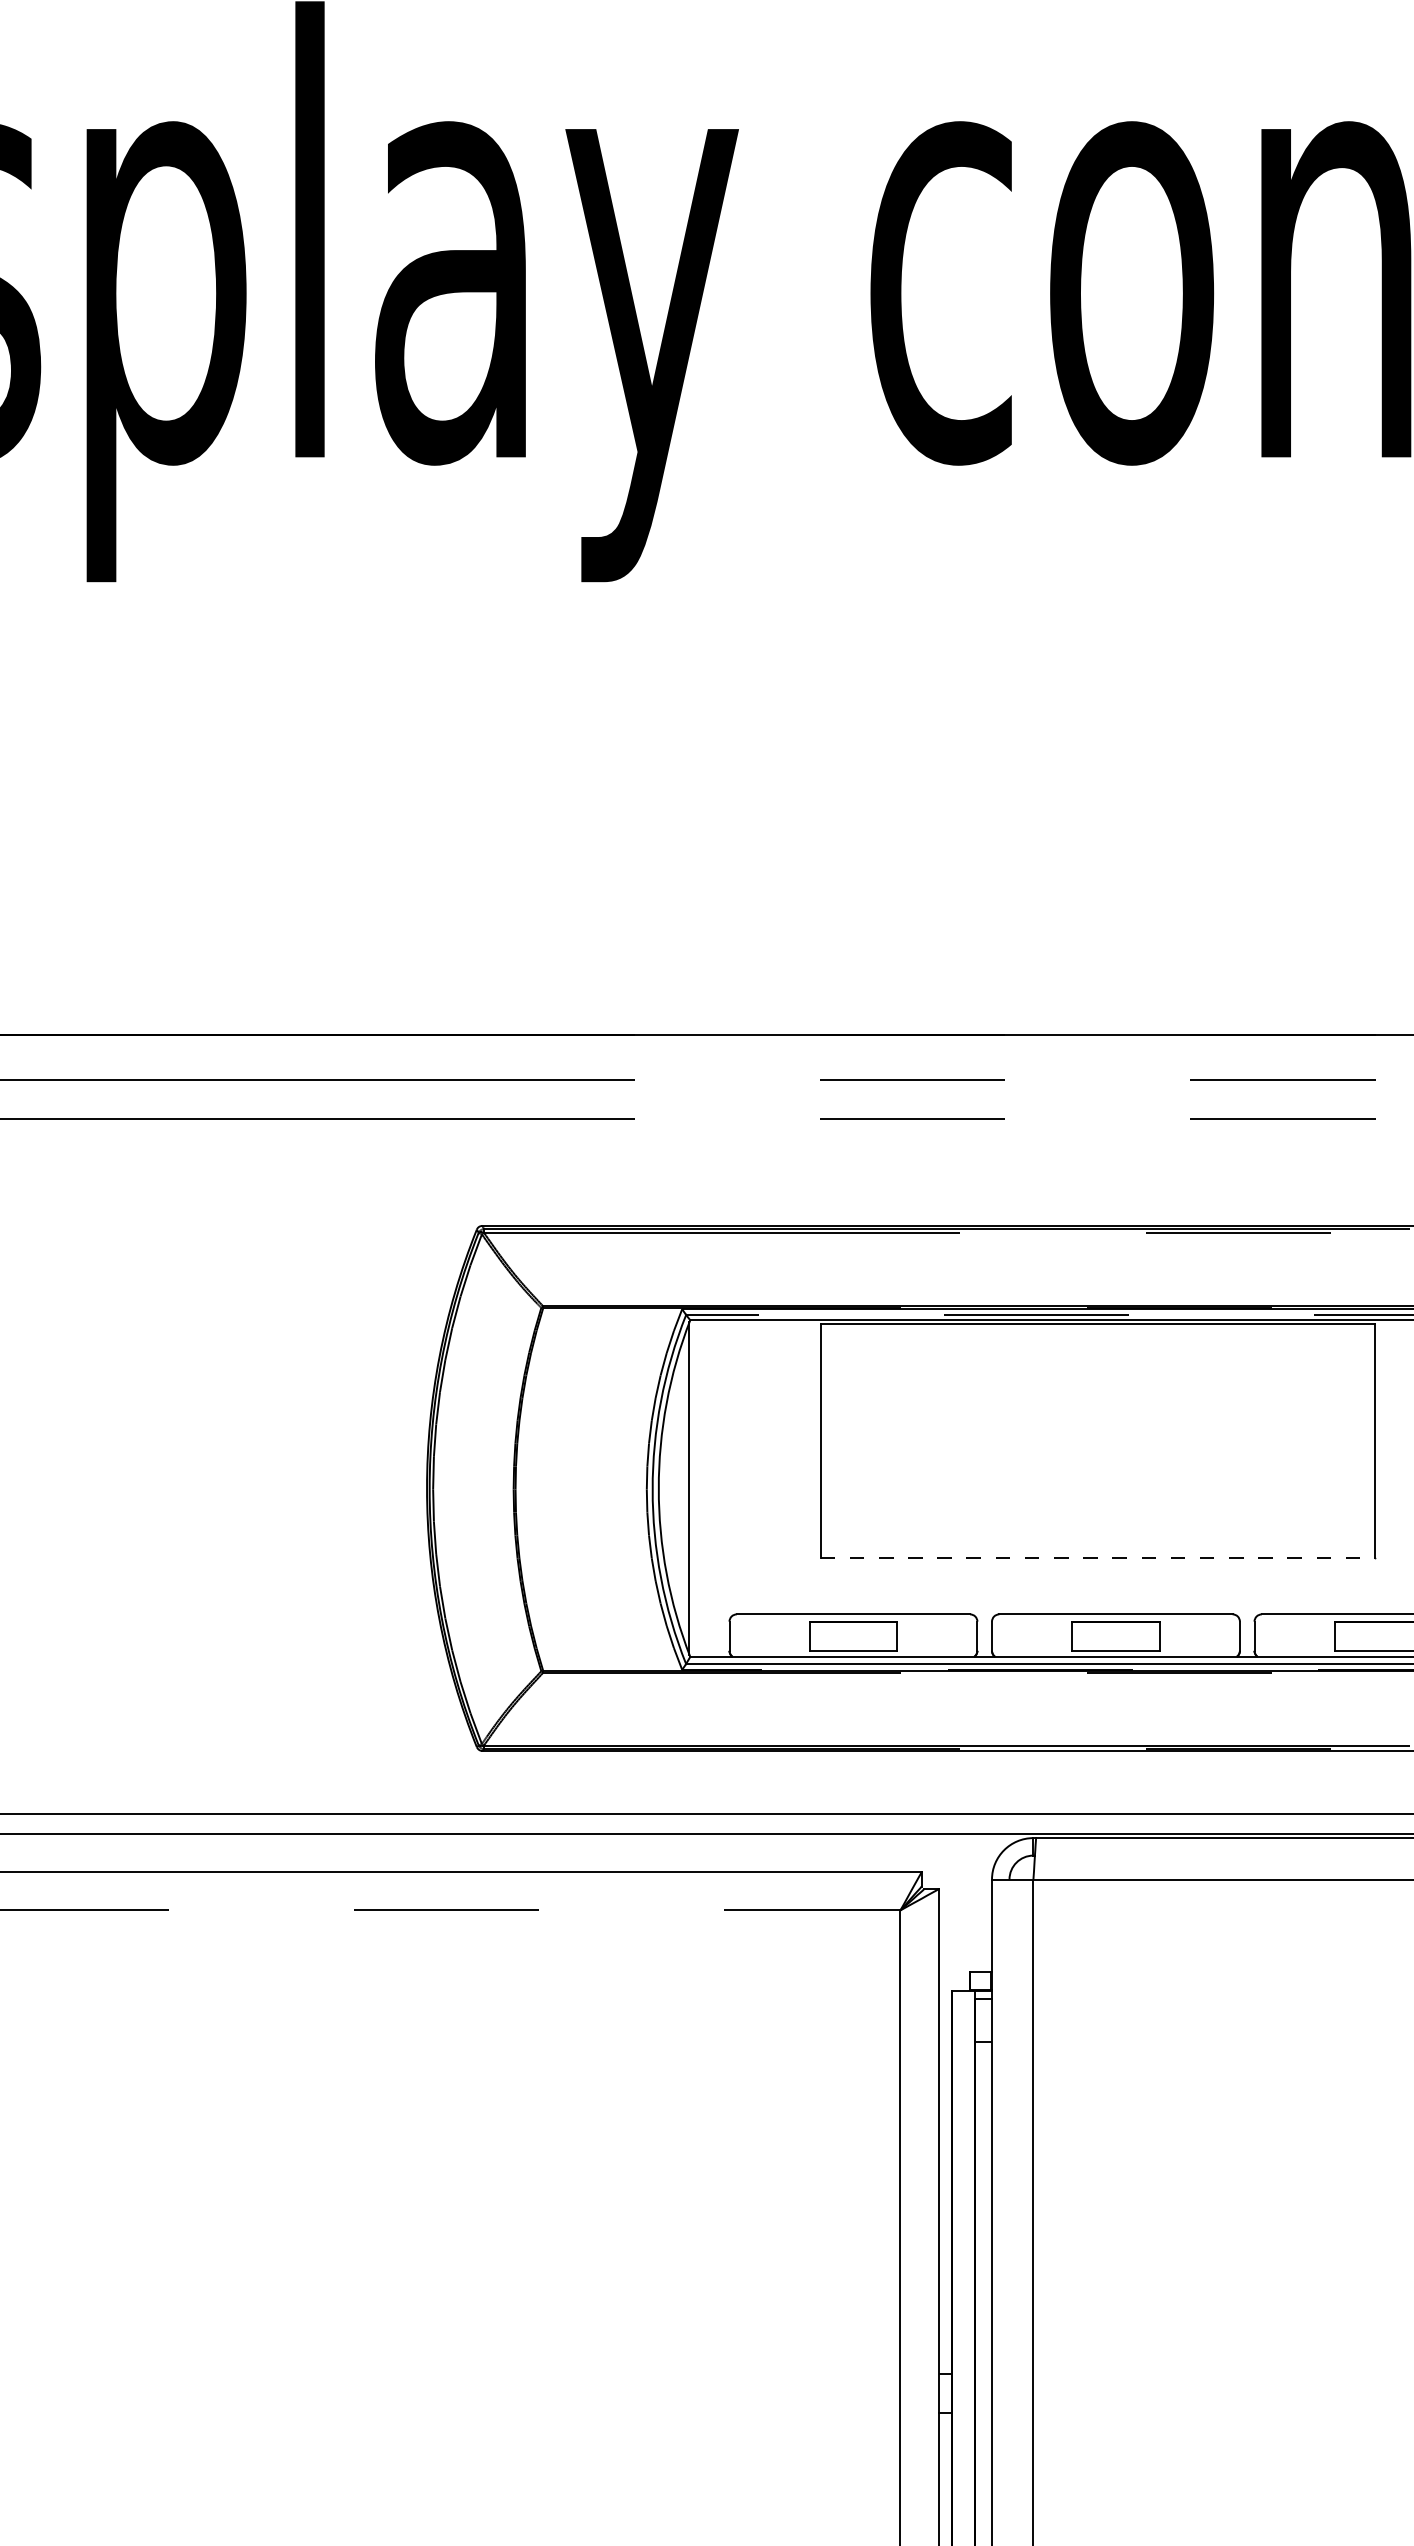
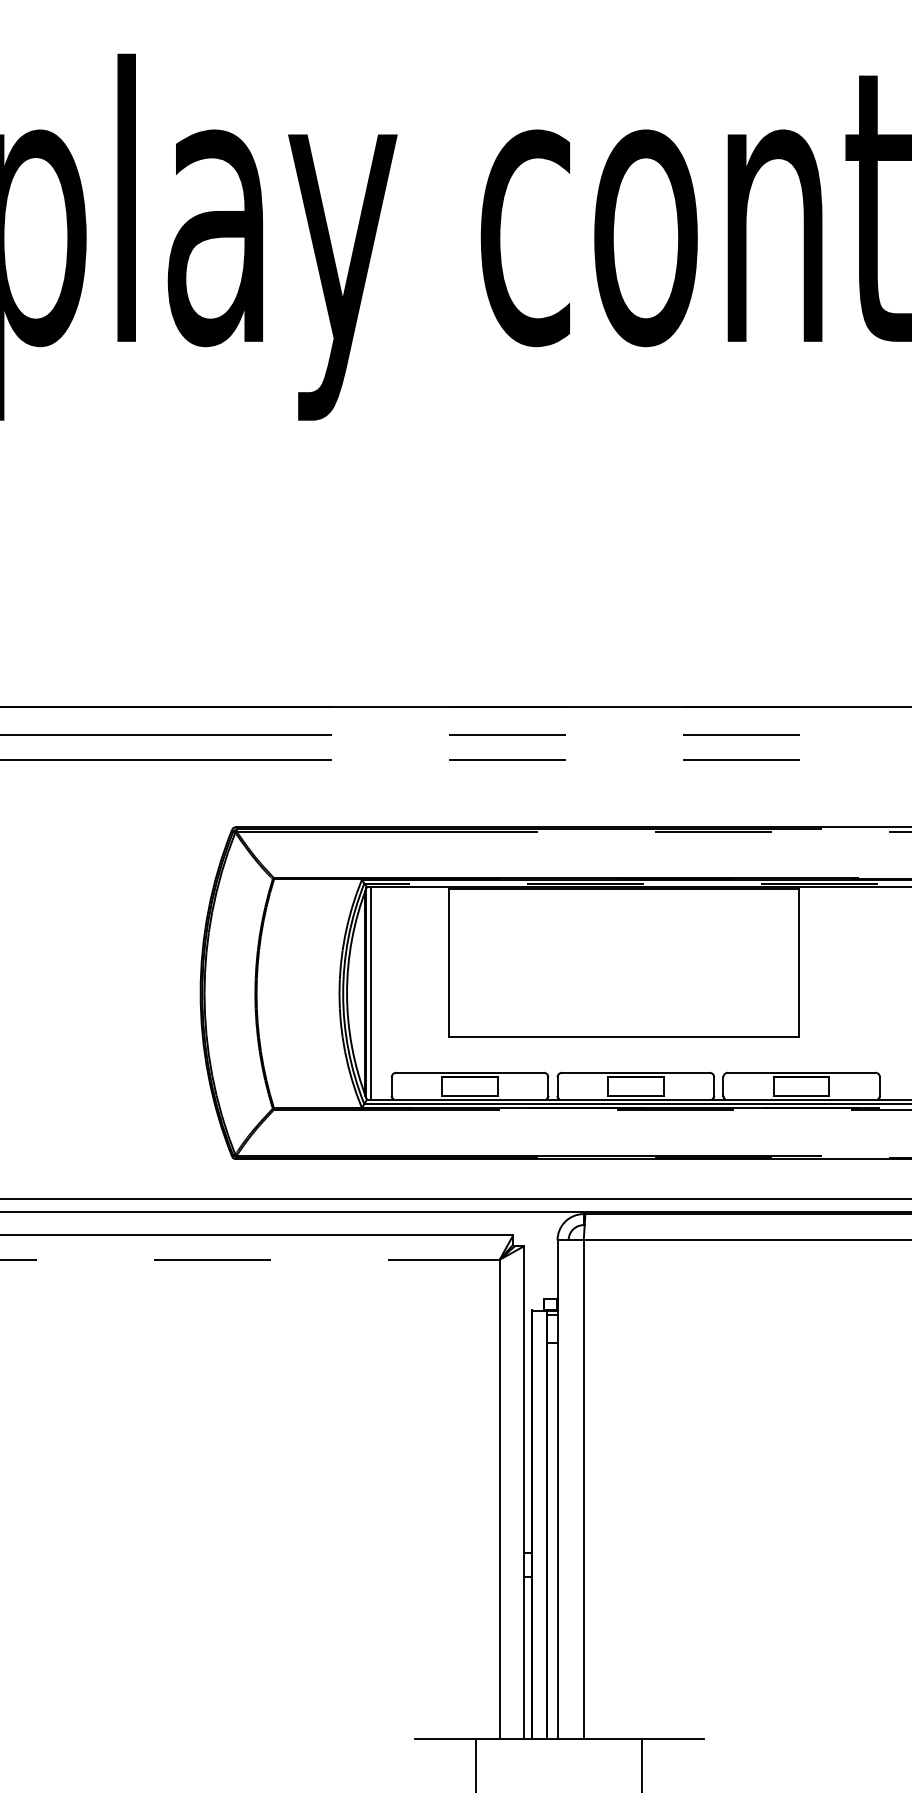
line: (687, 1487) -> (365, 992), added
line: (697, 1487) -> (371, 992), added
line: (1097, 1556) -> (624, 1036), dashed -> solid

